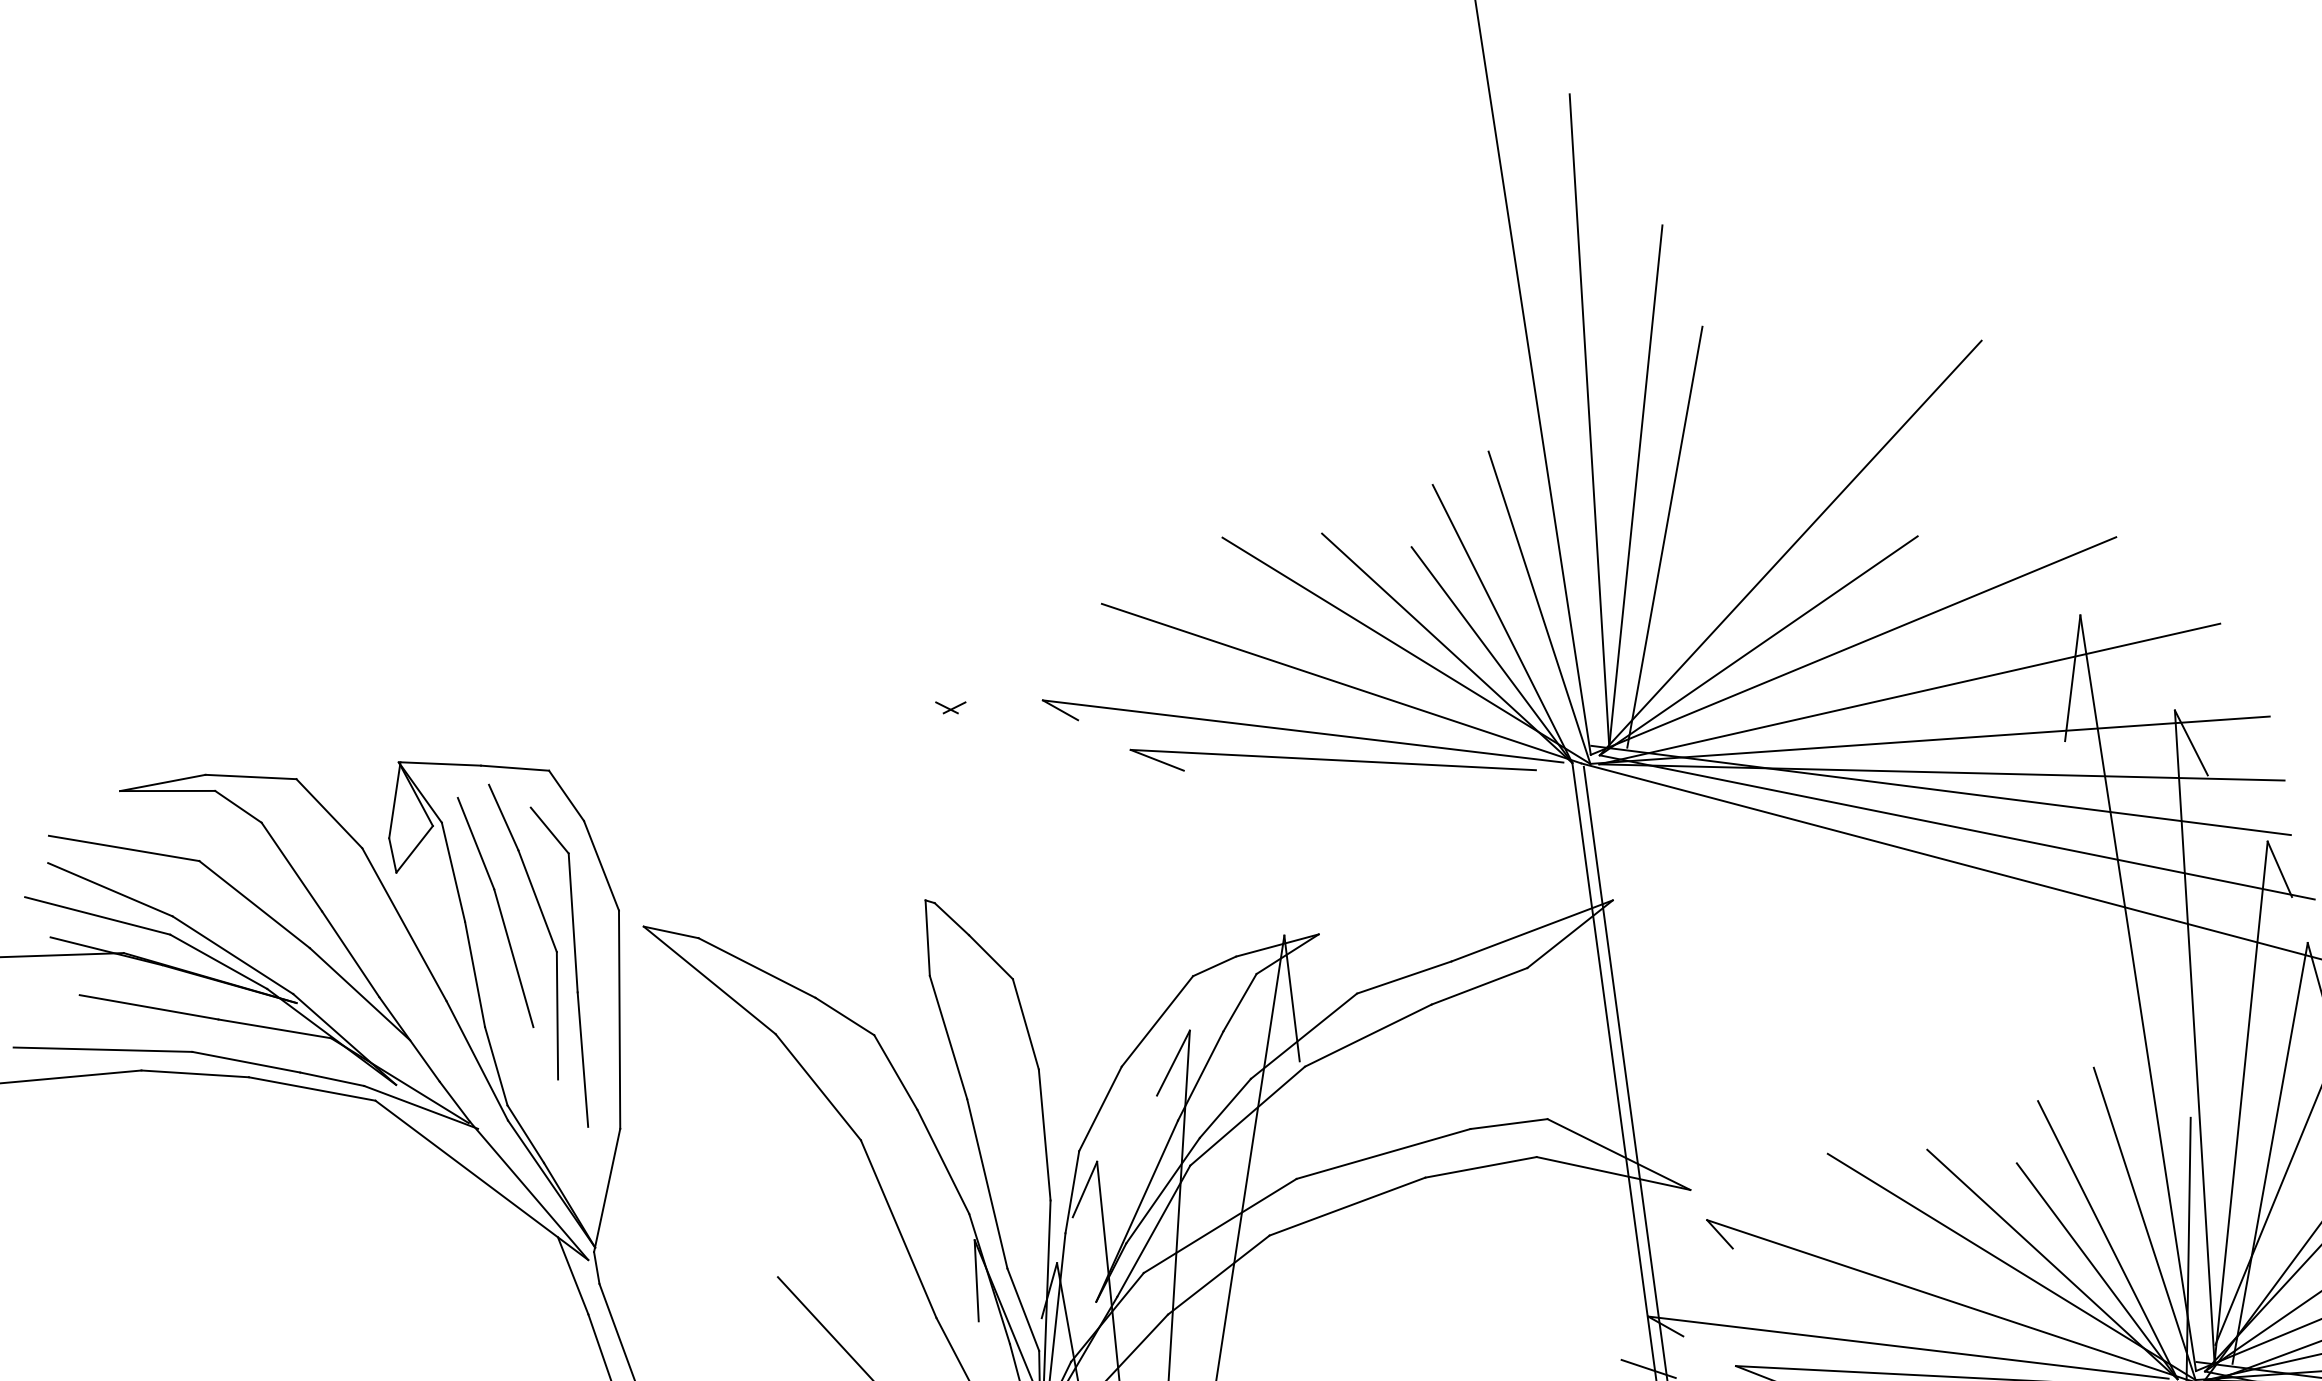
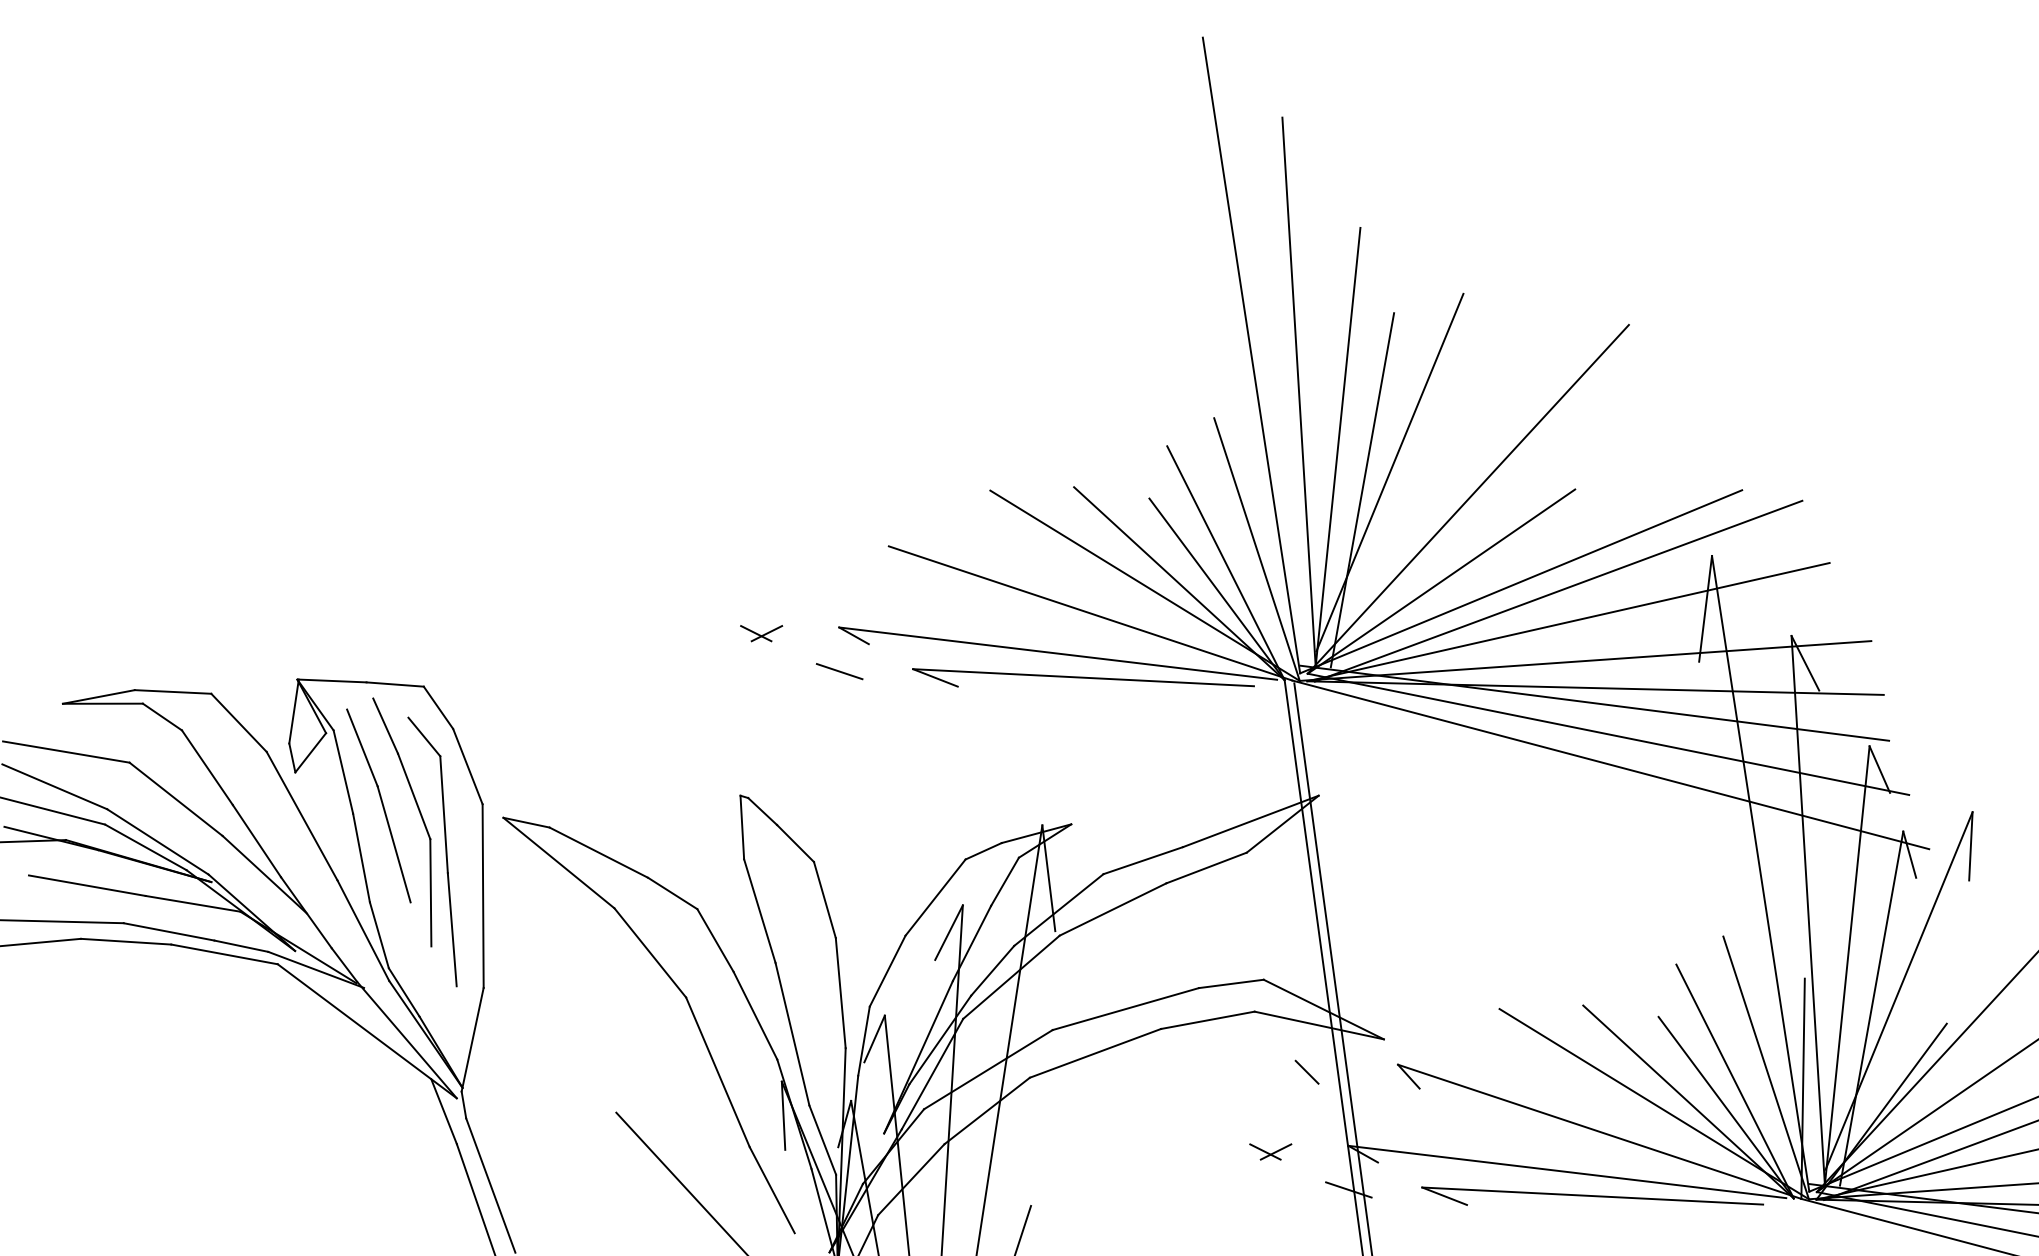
line: (1697, 516) -> (1389, 472), added
line: (1897, 656) -> (1558, 590), added
part: (950, 707) -> (761, 633), size x1.67
line: (1043, 752) -> (839, 671), added
line: (1598, 1228) -> (1306, 1071), added
part: (1555, 1323) -> (1270, 1151), added

